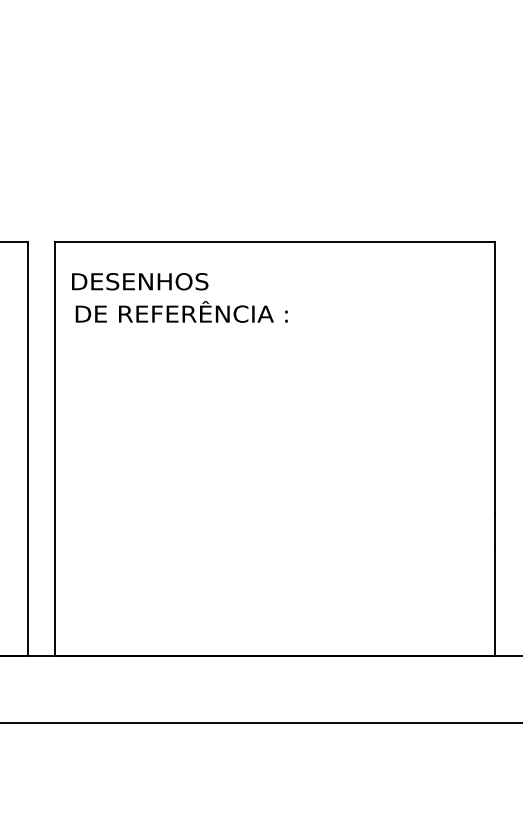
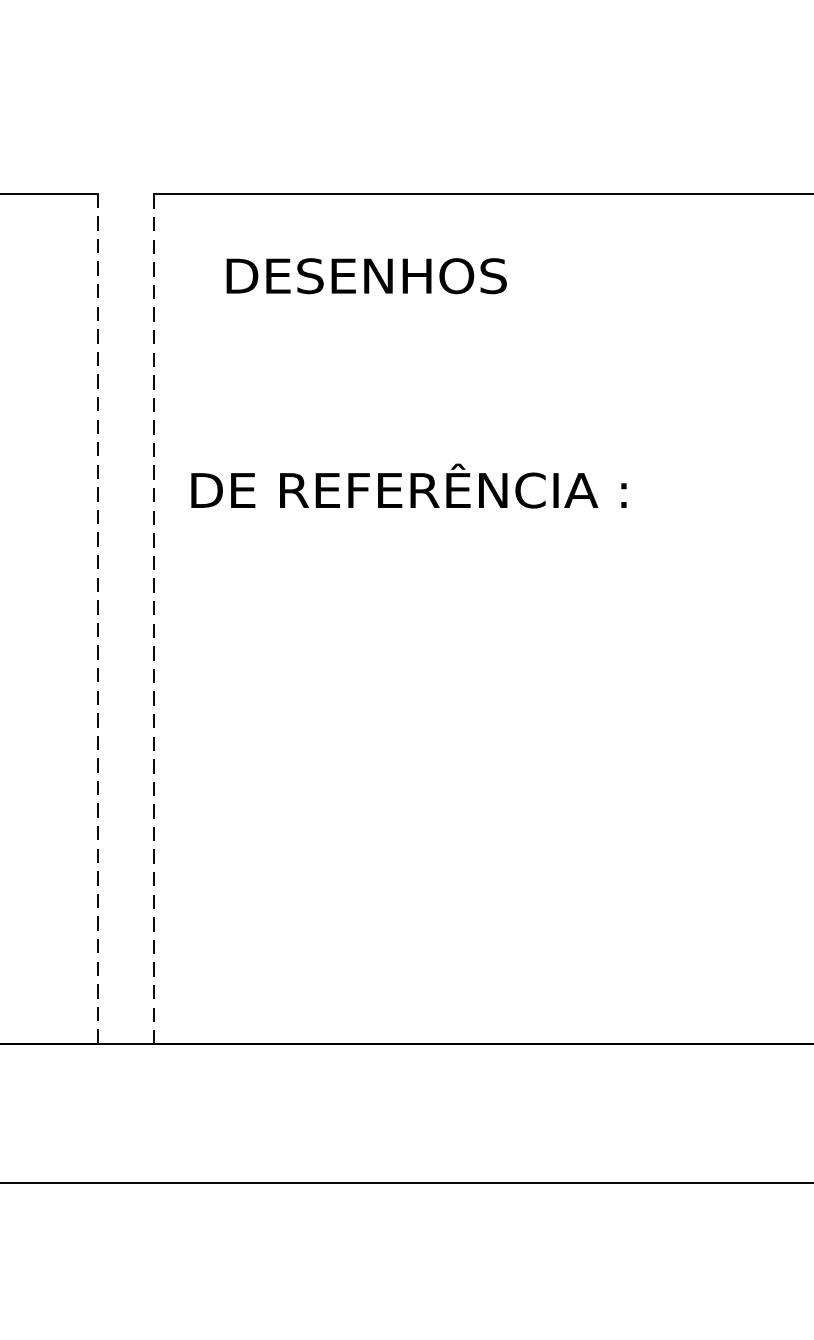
text: (140, 281) -> (367, 275), moved
text: (181, 311) -> (408, 485), moved
line: (27, 448) -> (98, 618), solid -> dashed
line: (54, 448) -> (153, 618), solid -> dashed

